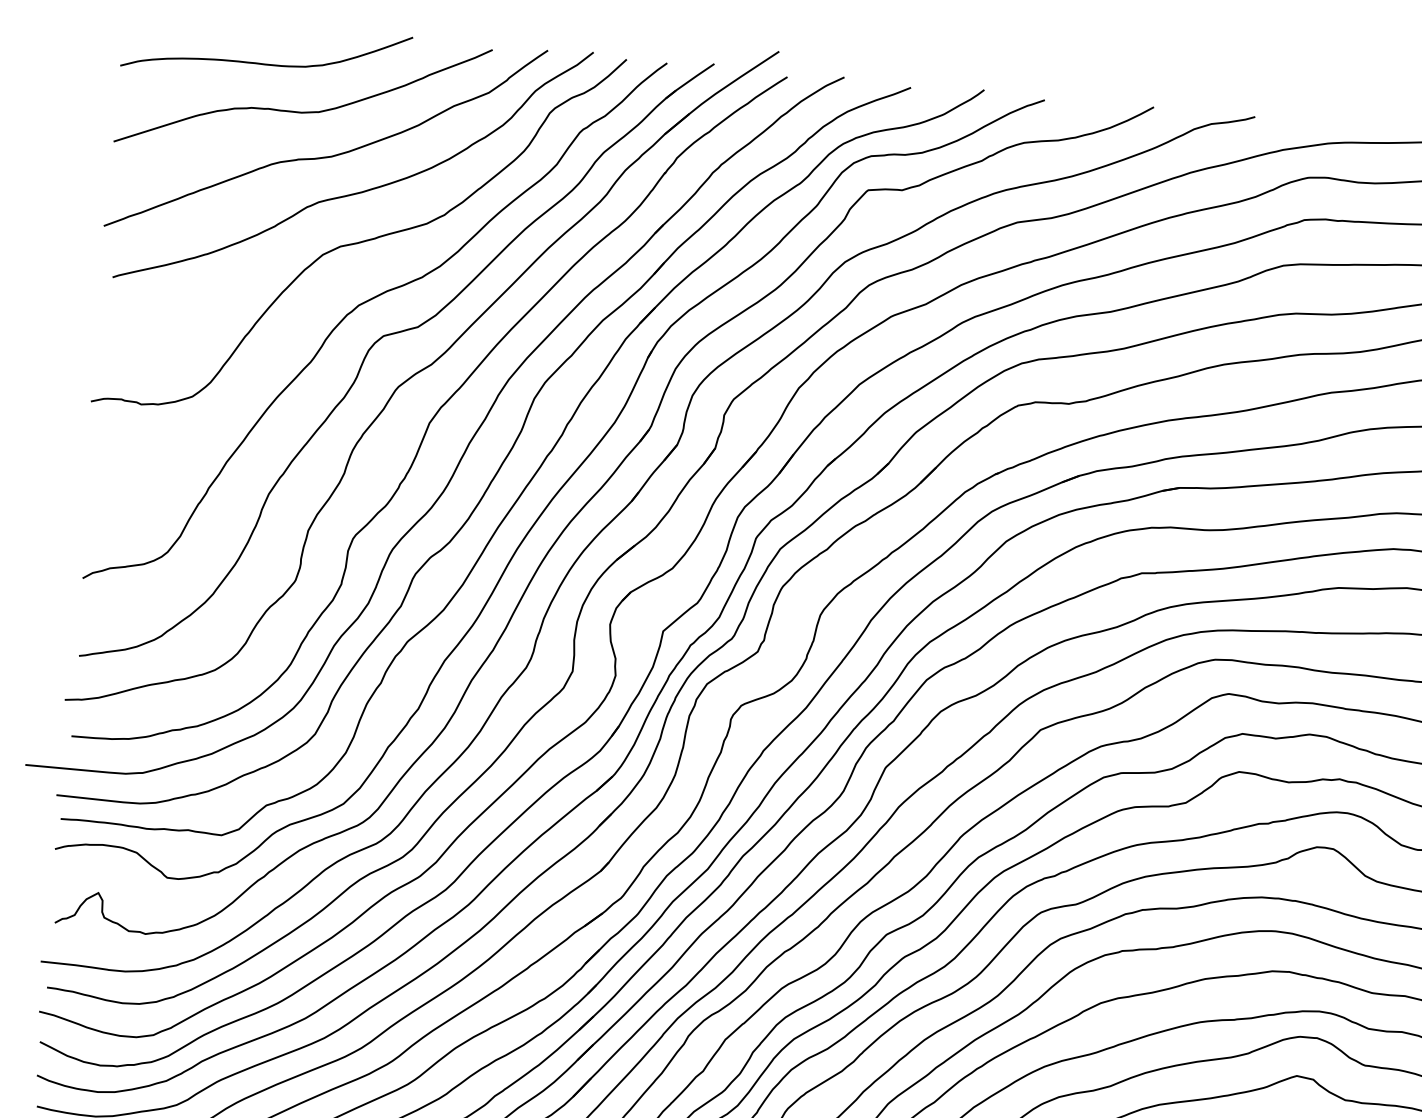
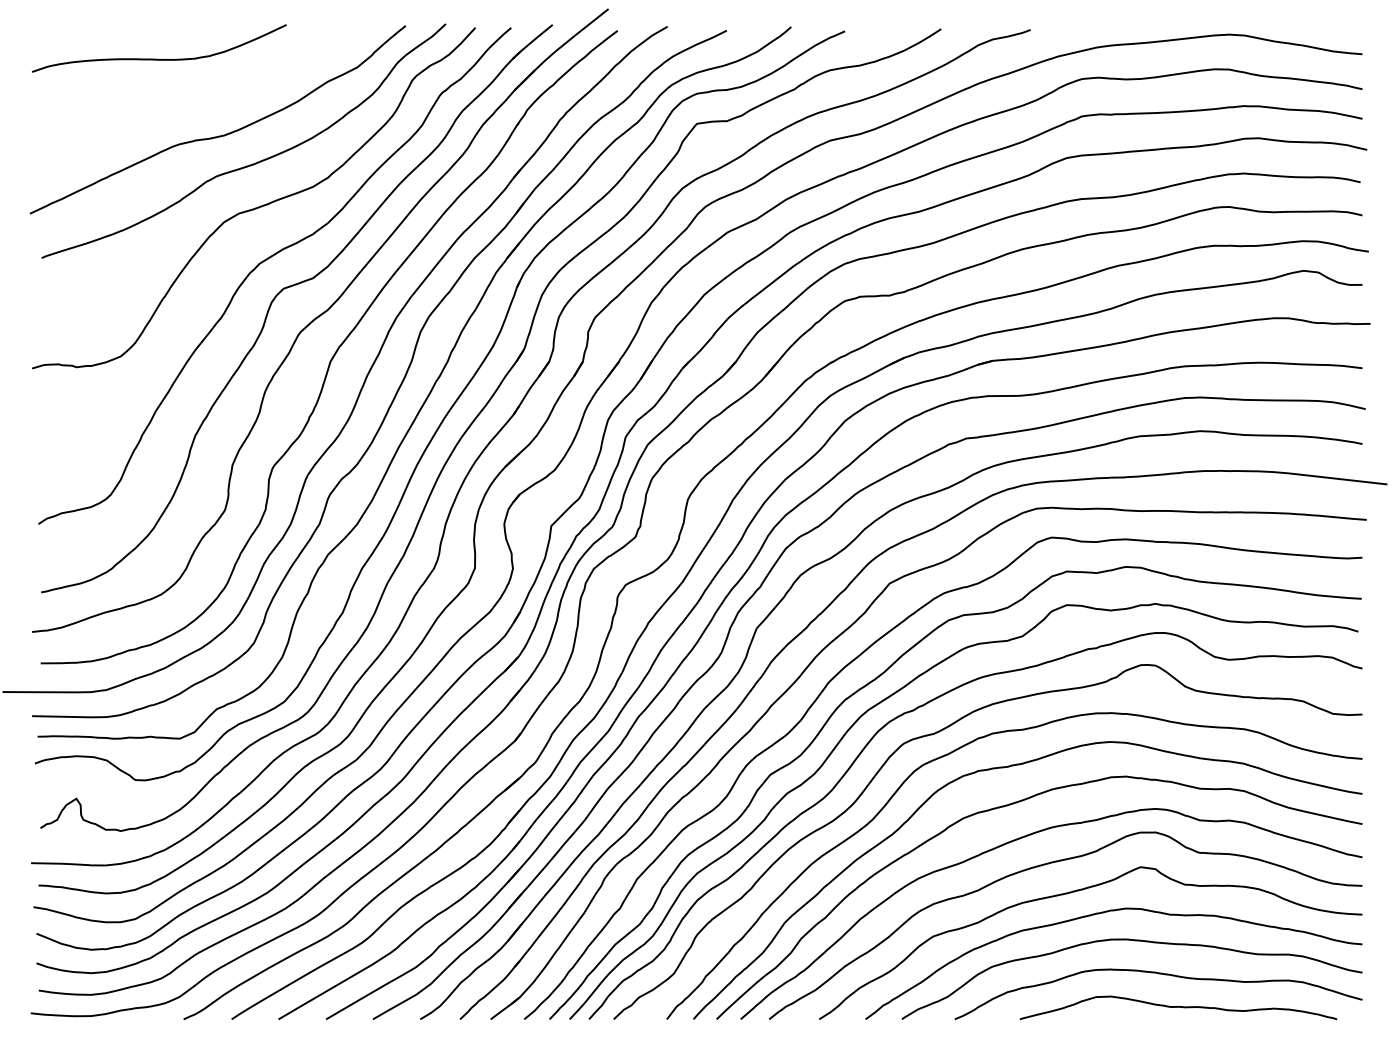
curve: (306, 111) -> (198, 97), removed

